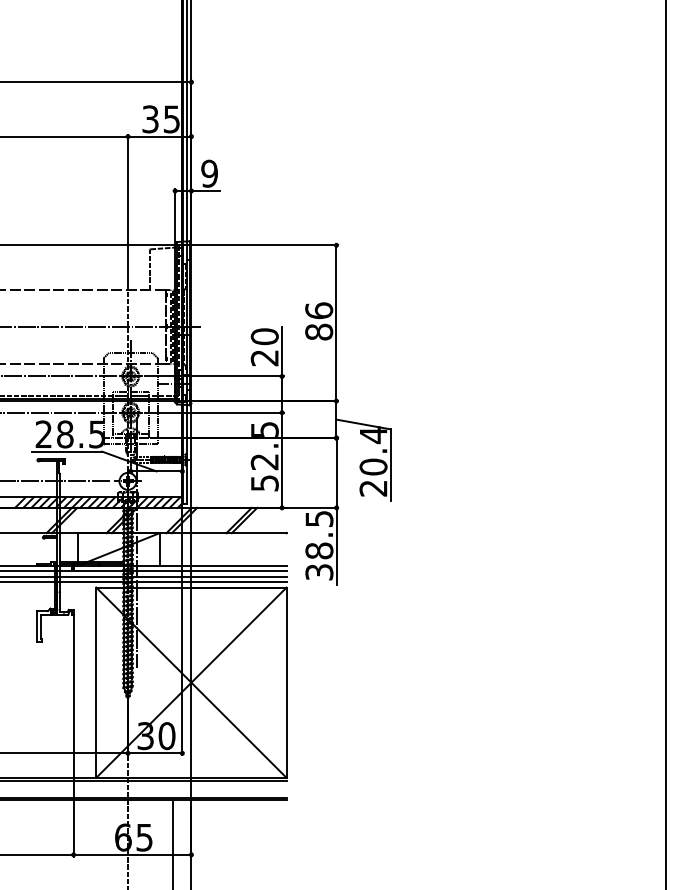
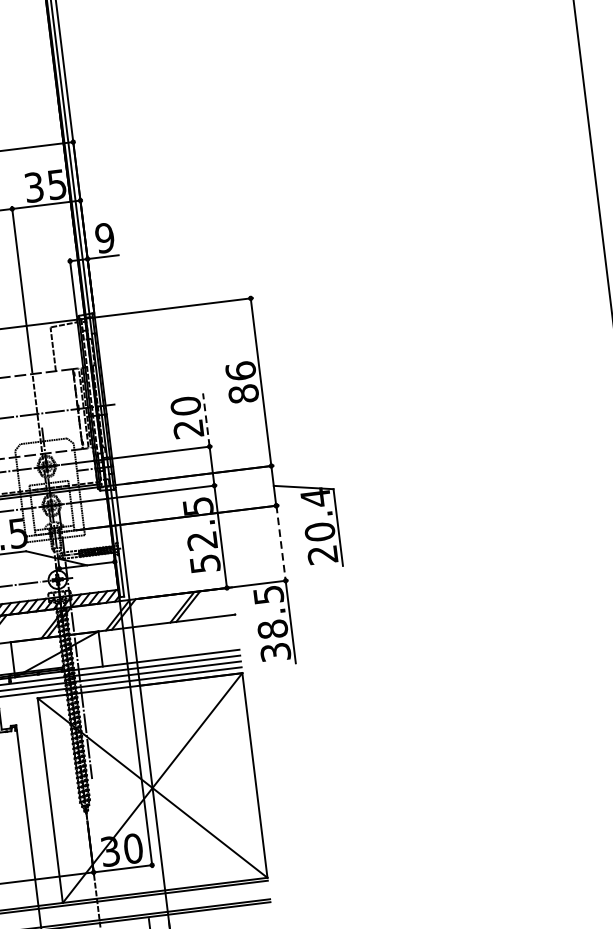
line: (282, 351) -> (206, 419), solid -> dashed
line: (336, 472) -> (280, 542), solid -> dashed

